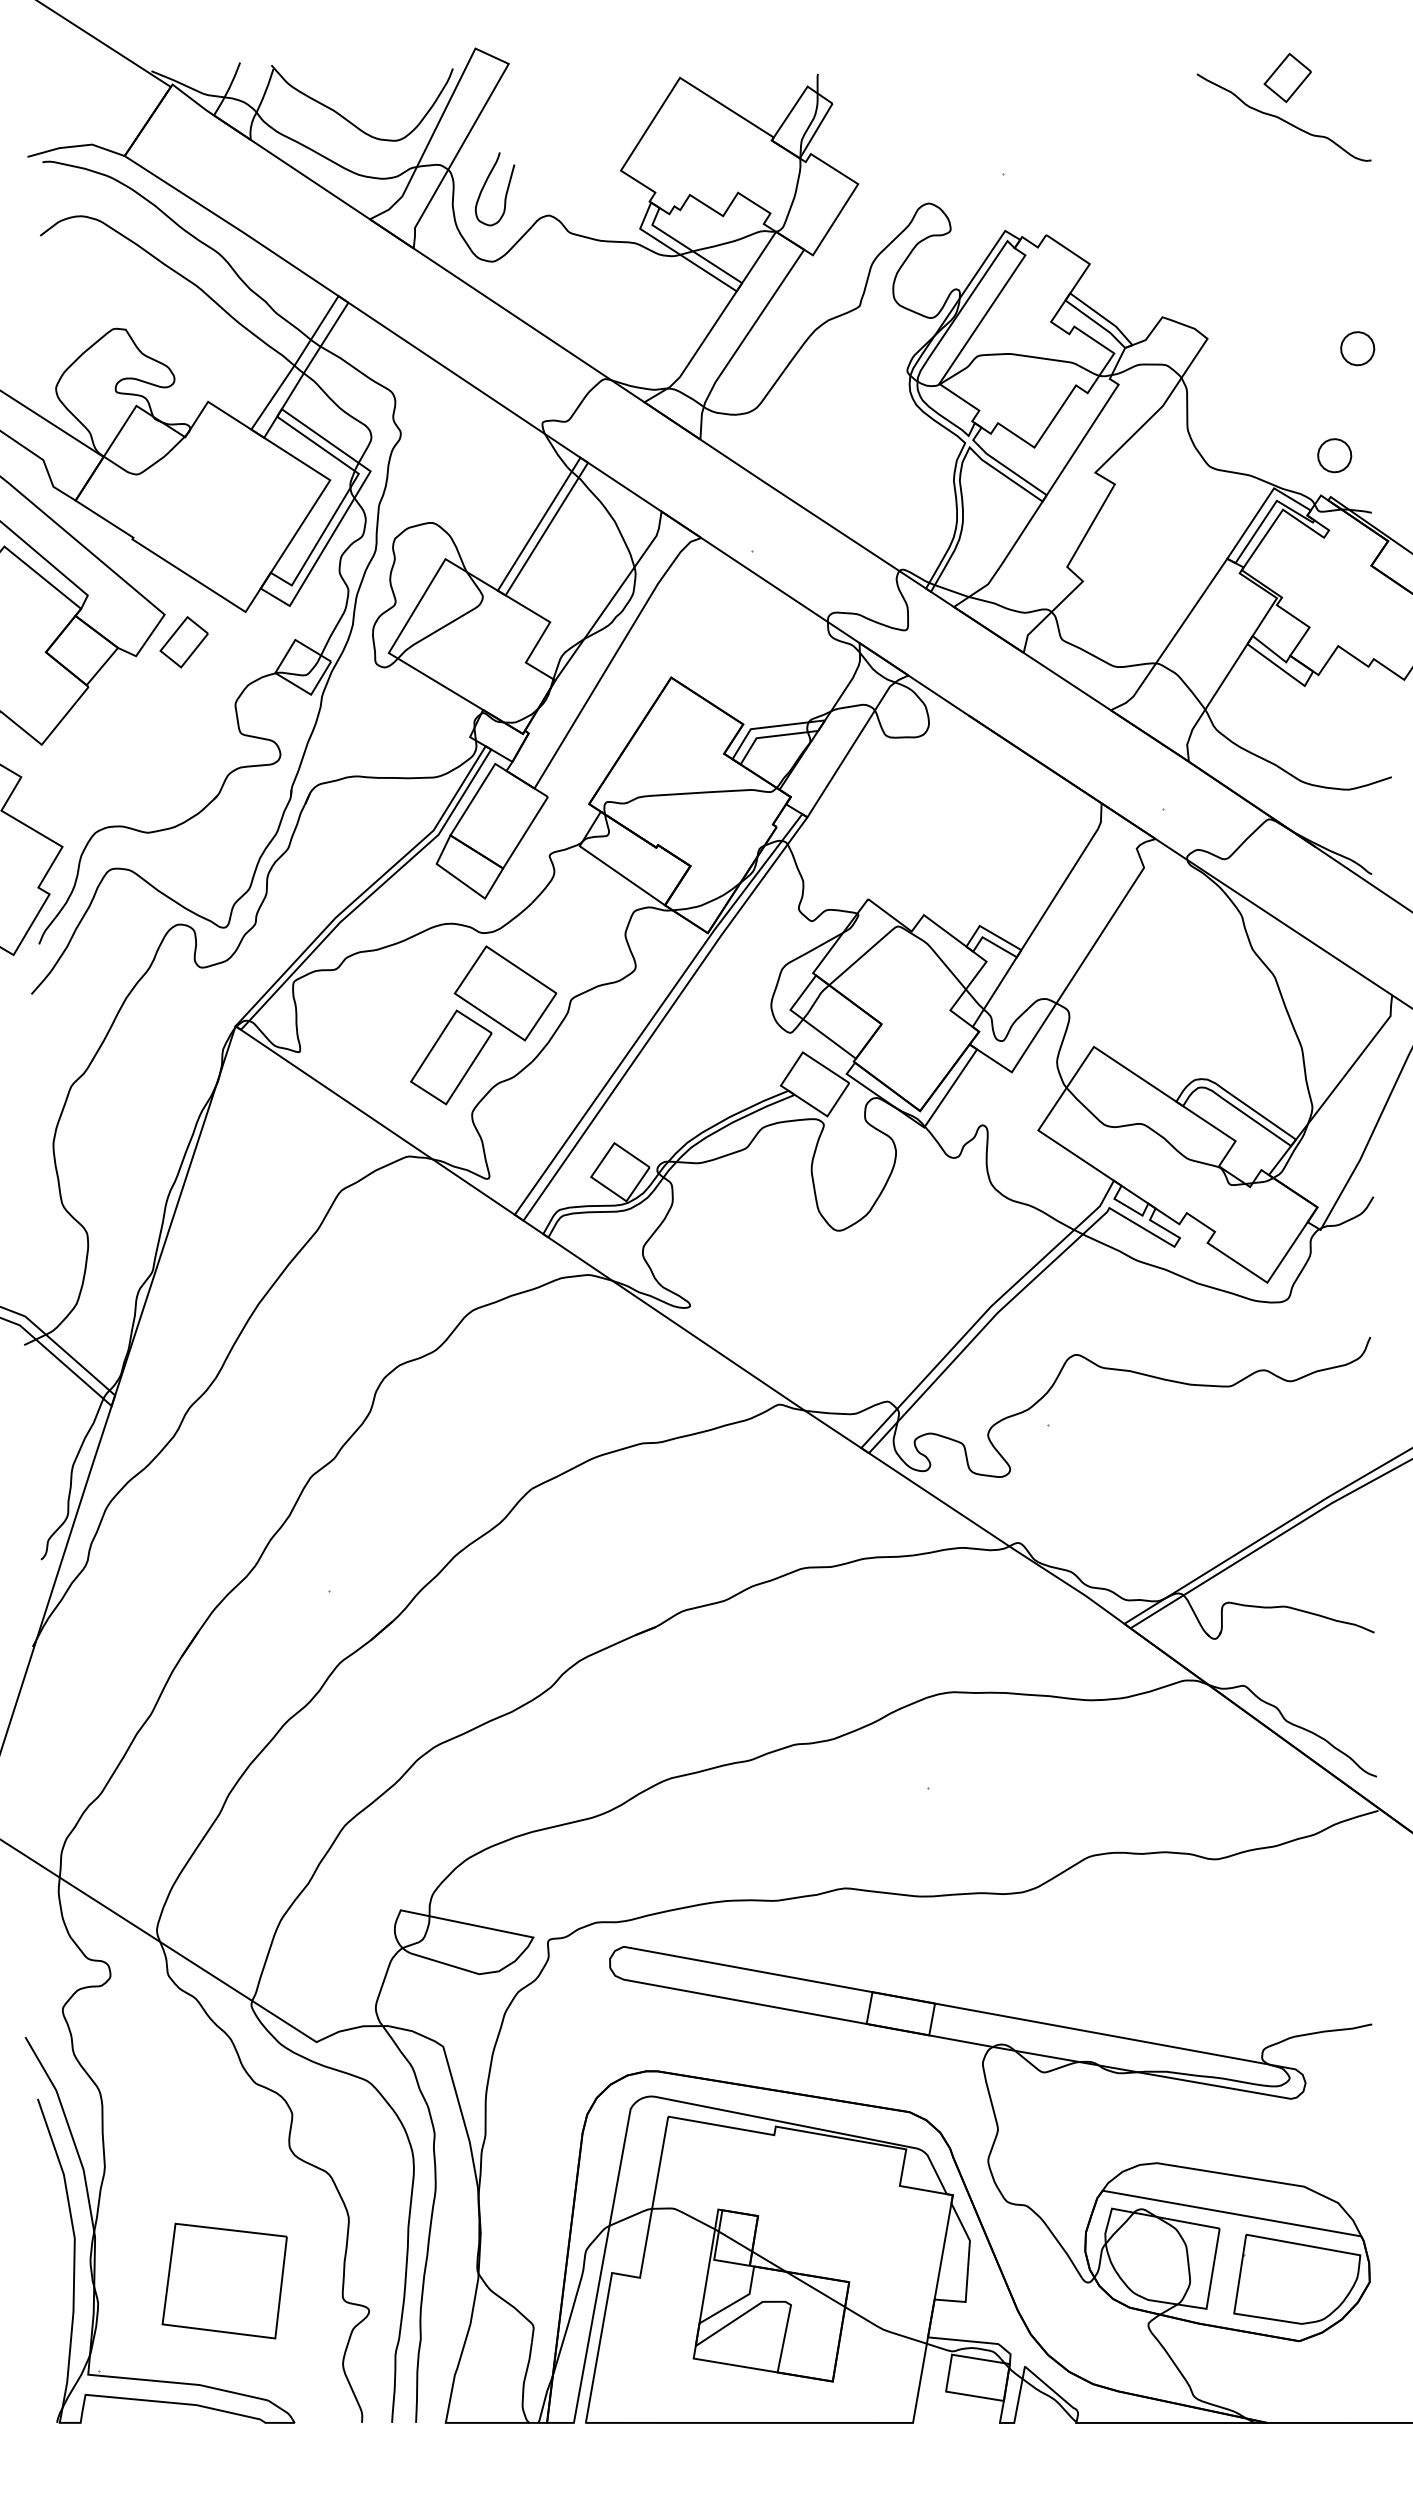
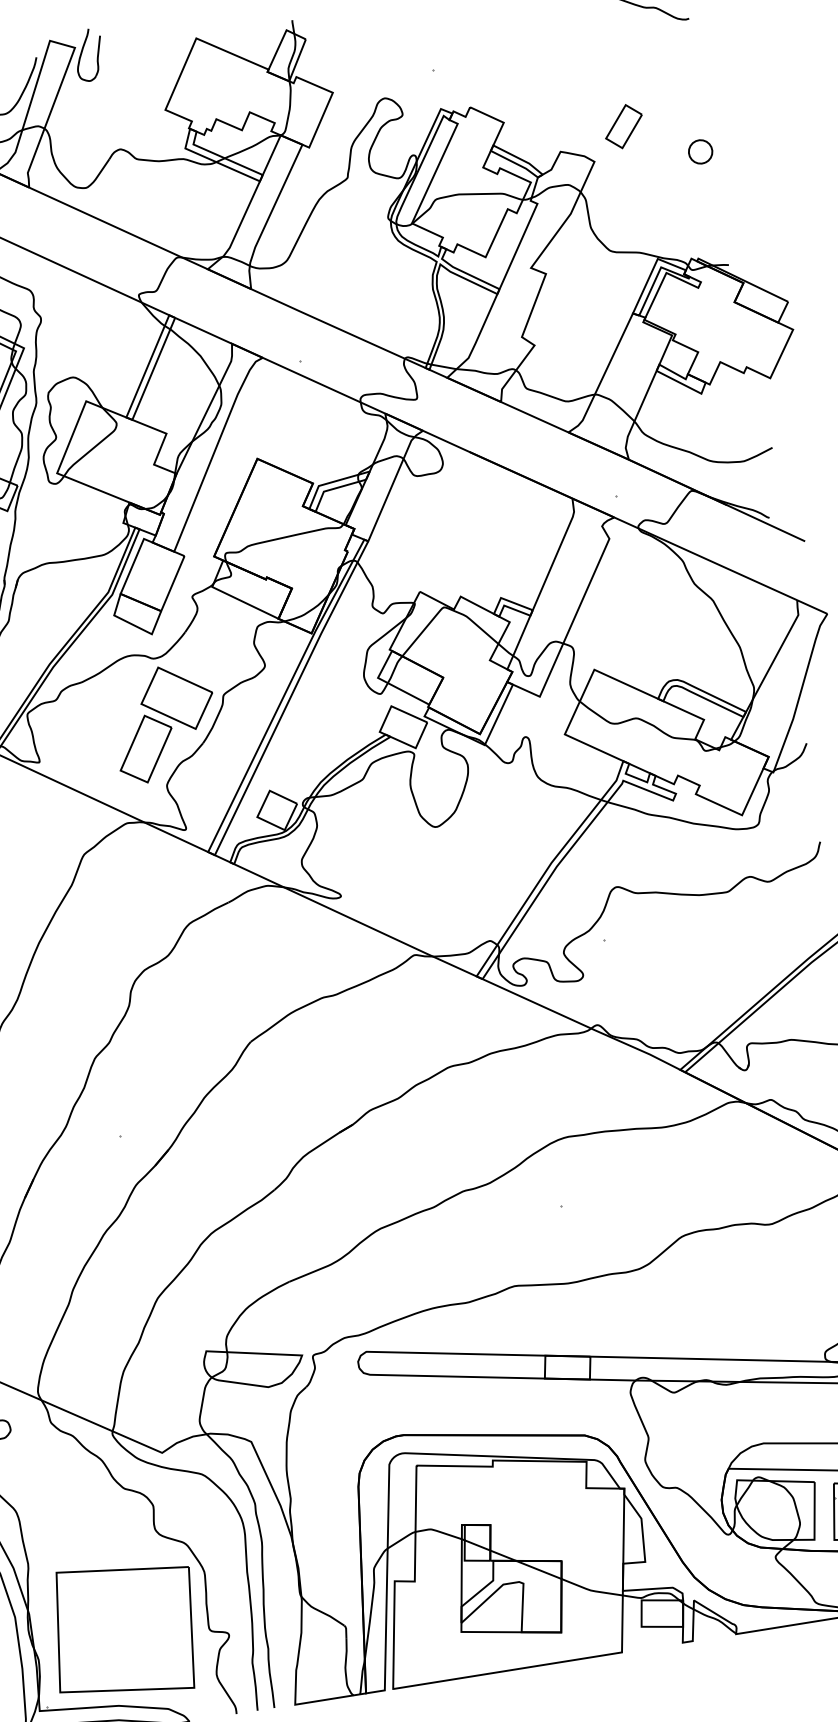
part: (485, 185) -> (82, 53), moved
part: (1255, 296) -> (623, 126), added
part: (1334, 455) -> (696, 229), removed
part: (224, 2280) -> (124, 1629), size x1.67

